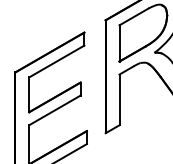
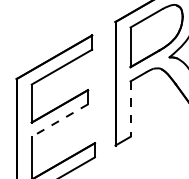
line: (119, 100) -> (130, 109), solid -> dashed
line: (54, 110) -> (59, 120), solid -> dashed

